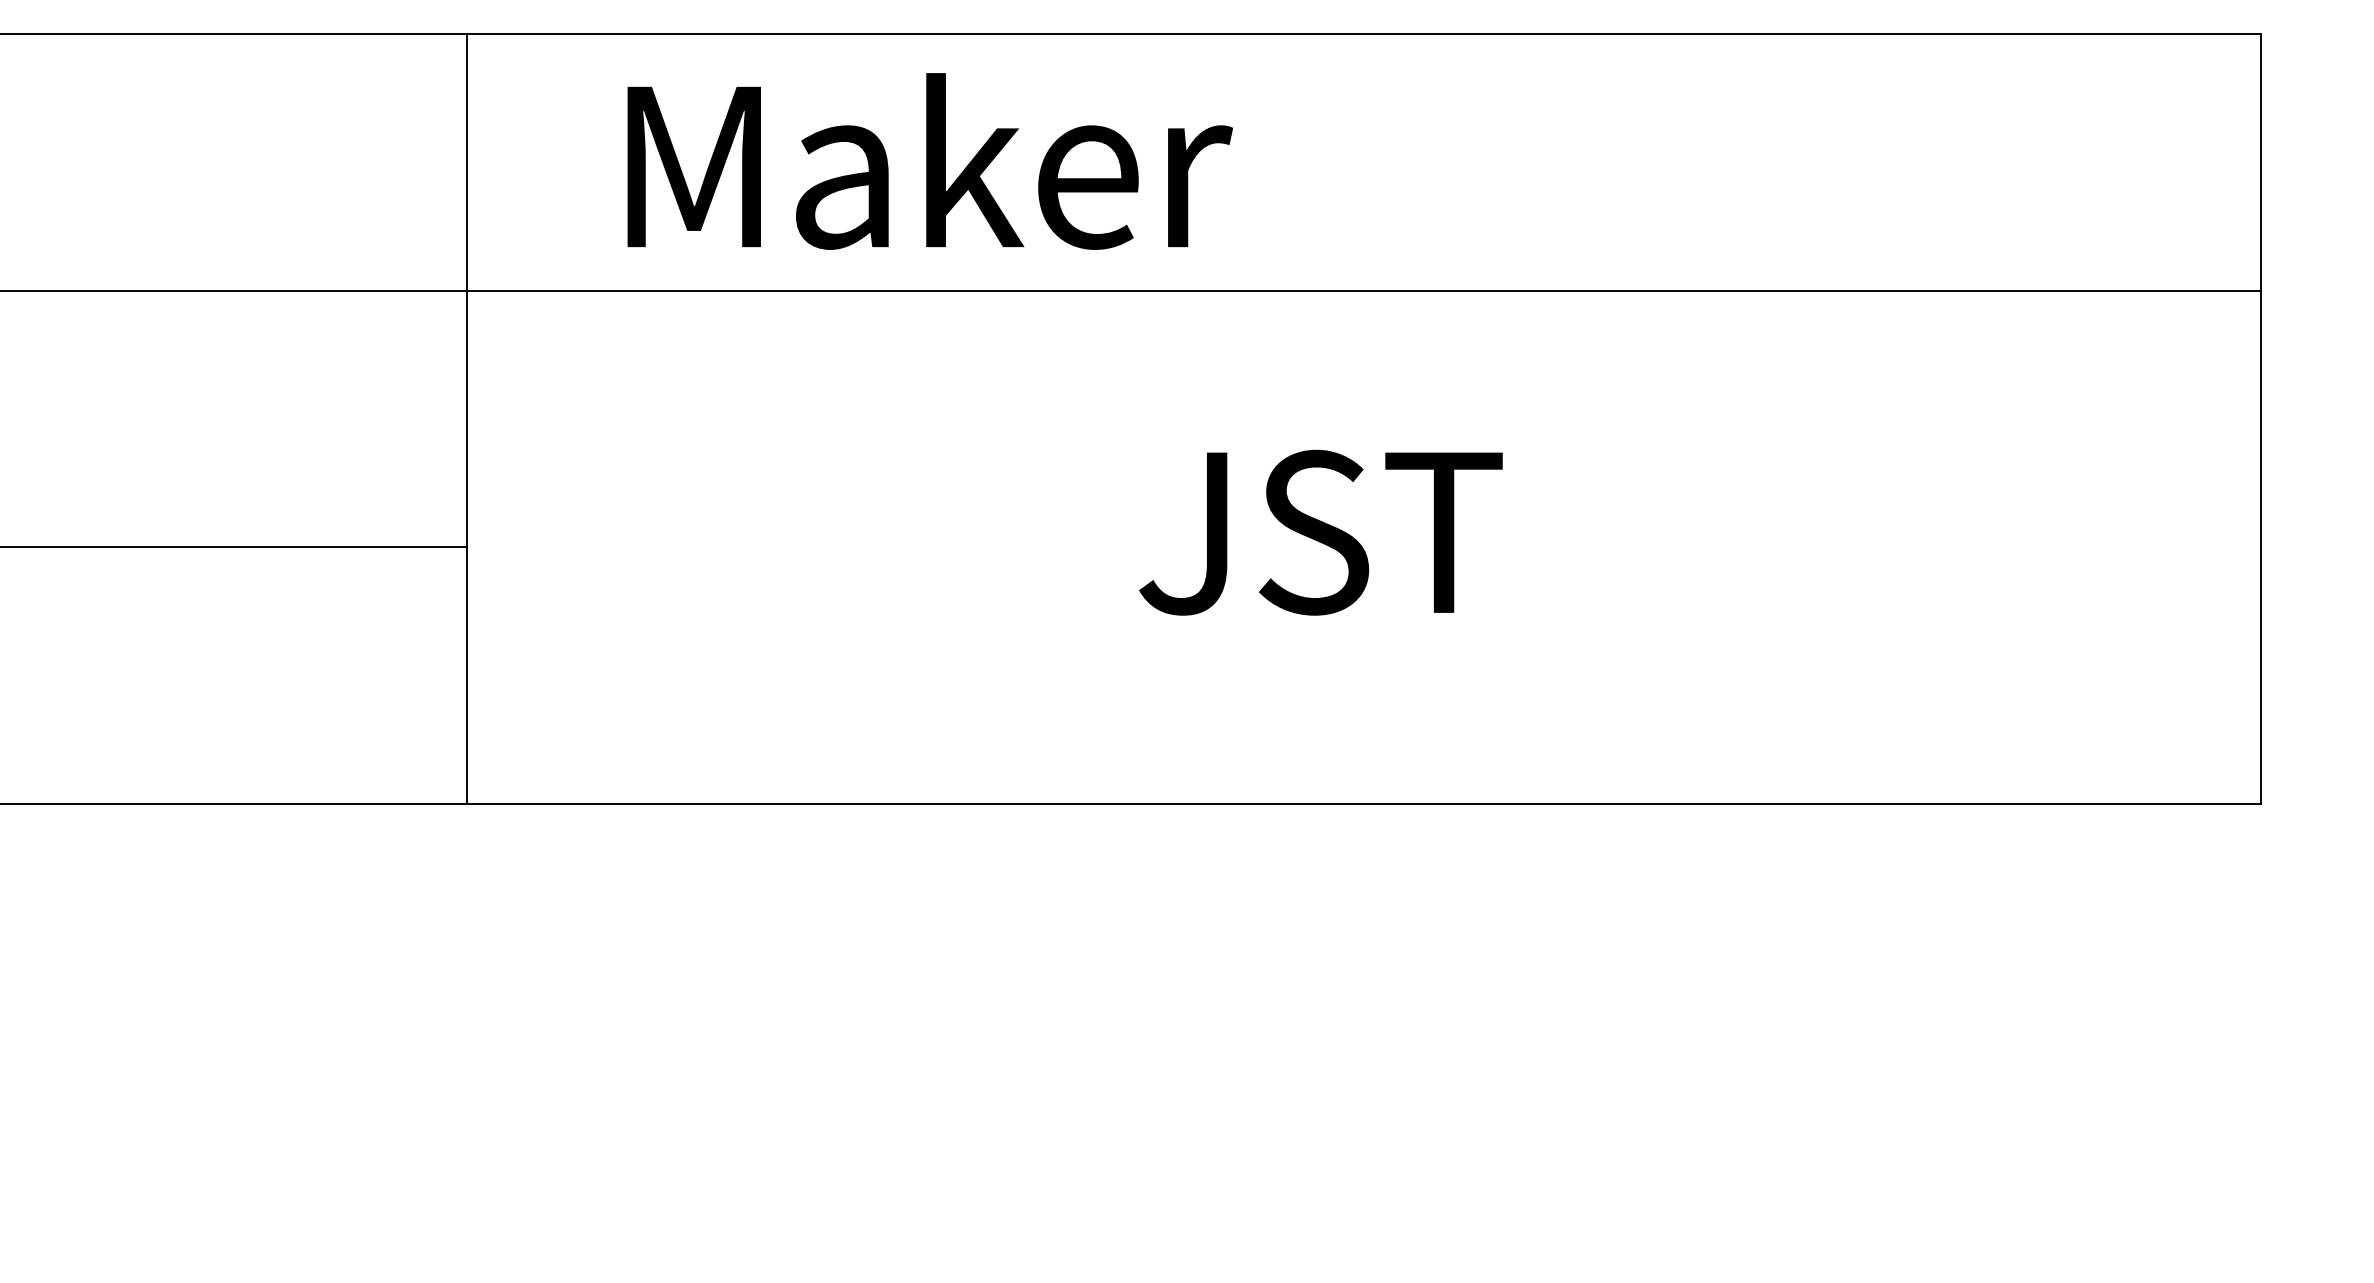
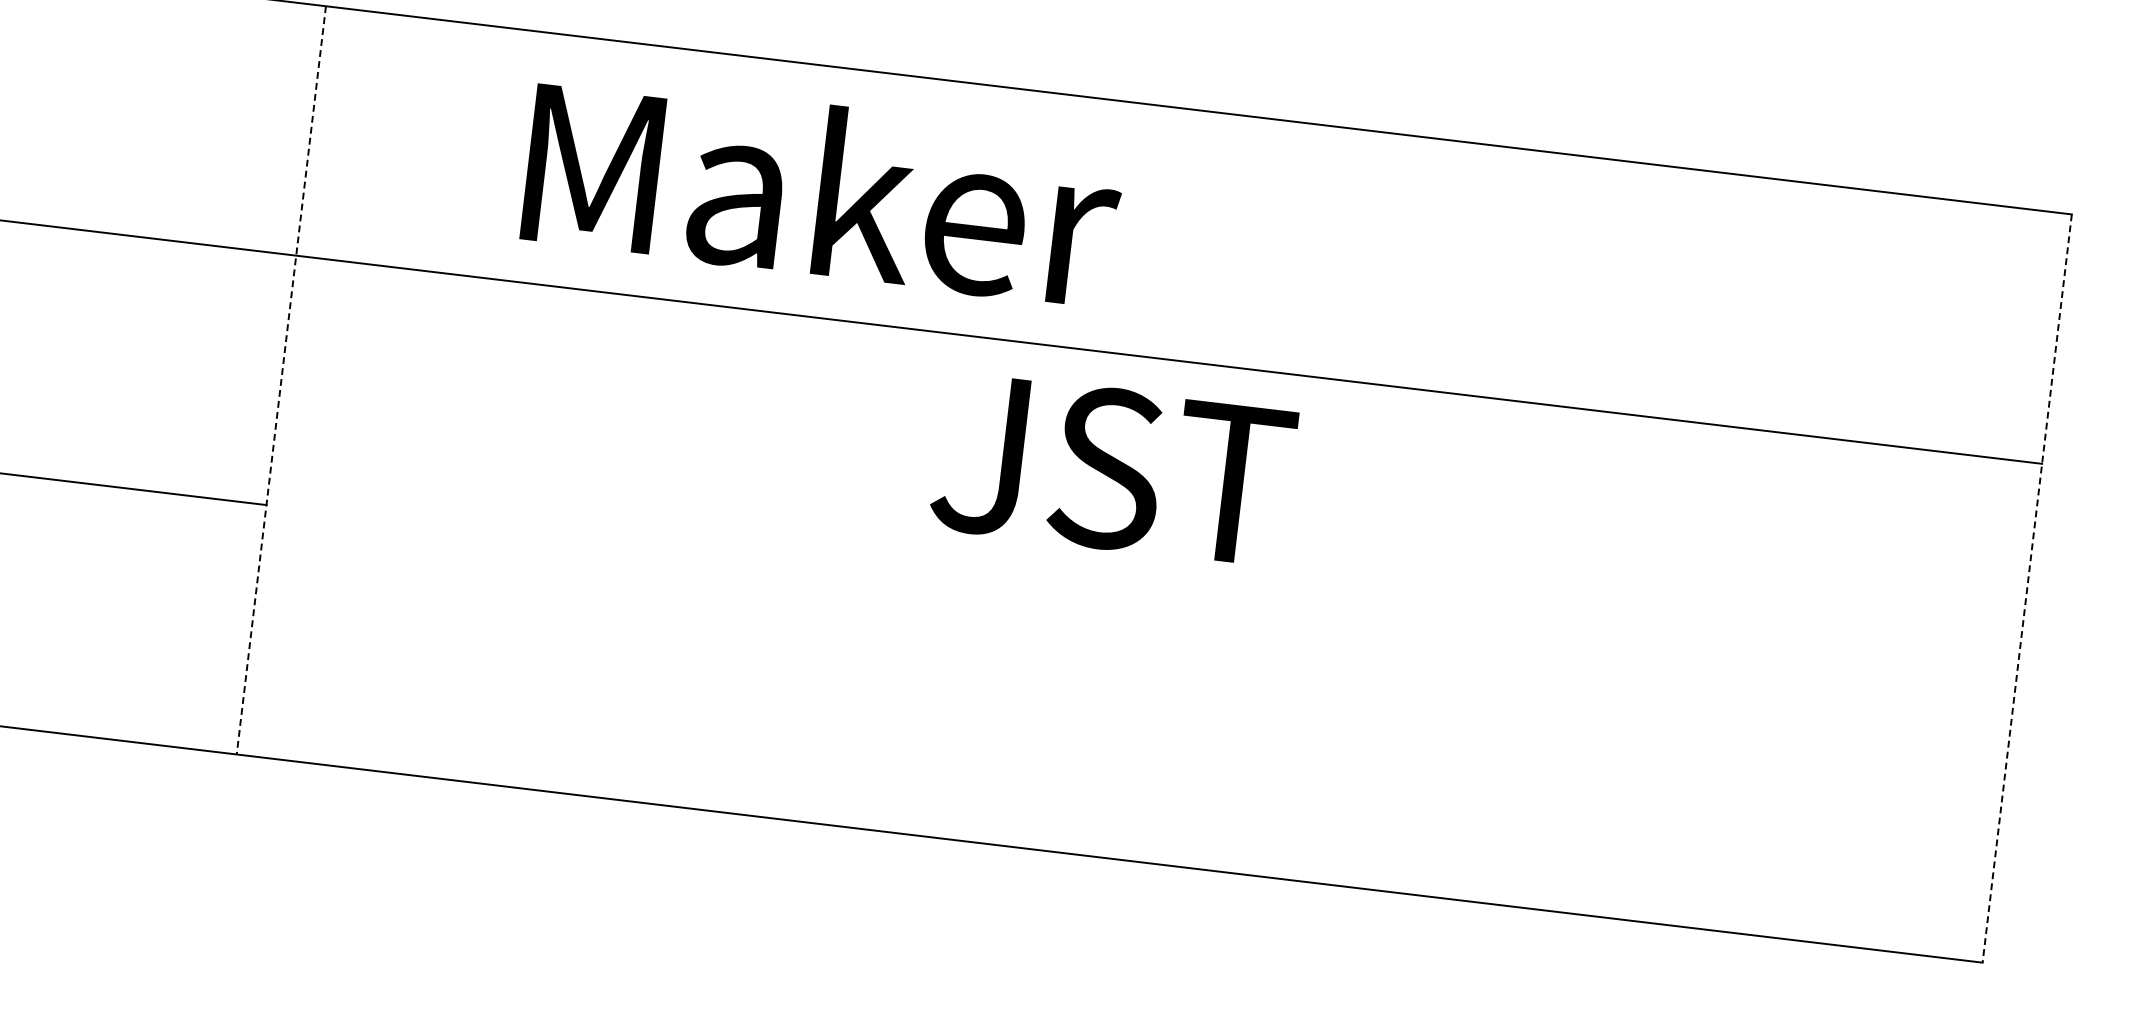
text: (929, 161) -> (822, 190), moved
line: (466, 419) -> (281, 380), solid -> dashed
line: (2261, 419) -> (2027, 588), solid -> dashed
text: (1320, 532) -> (1113, 469), moved

